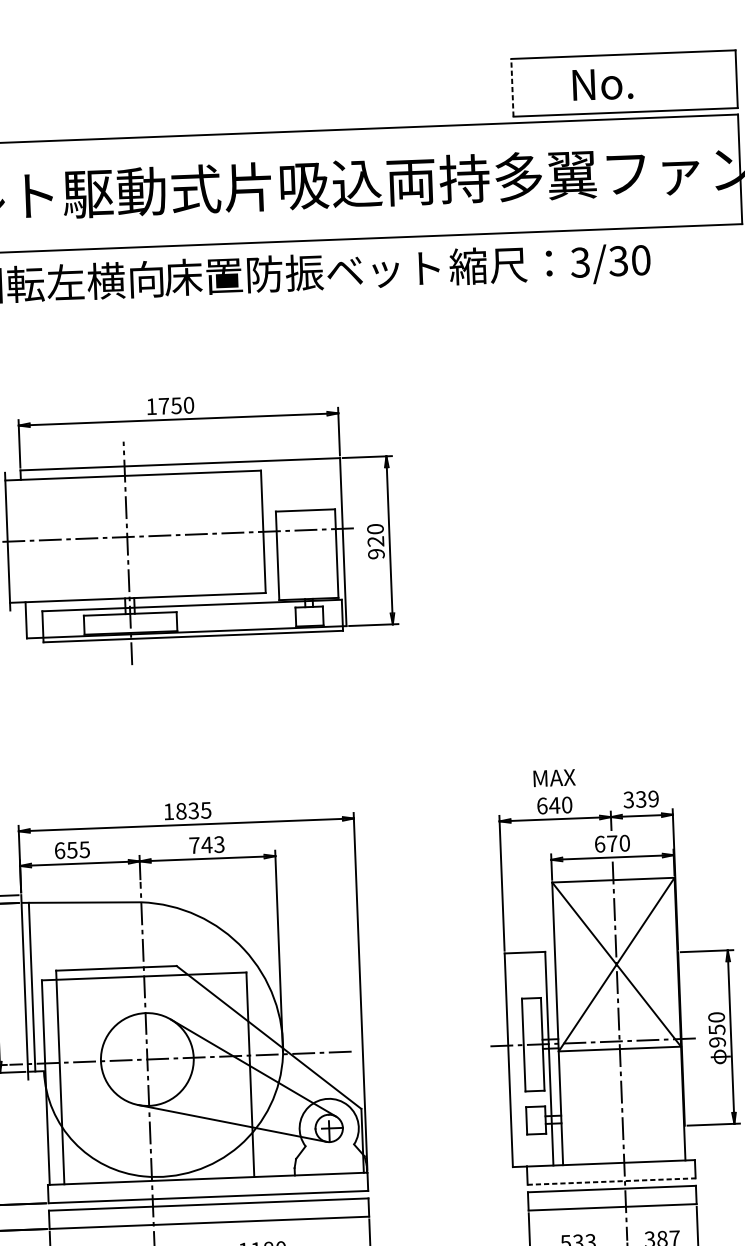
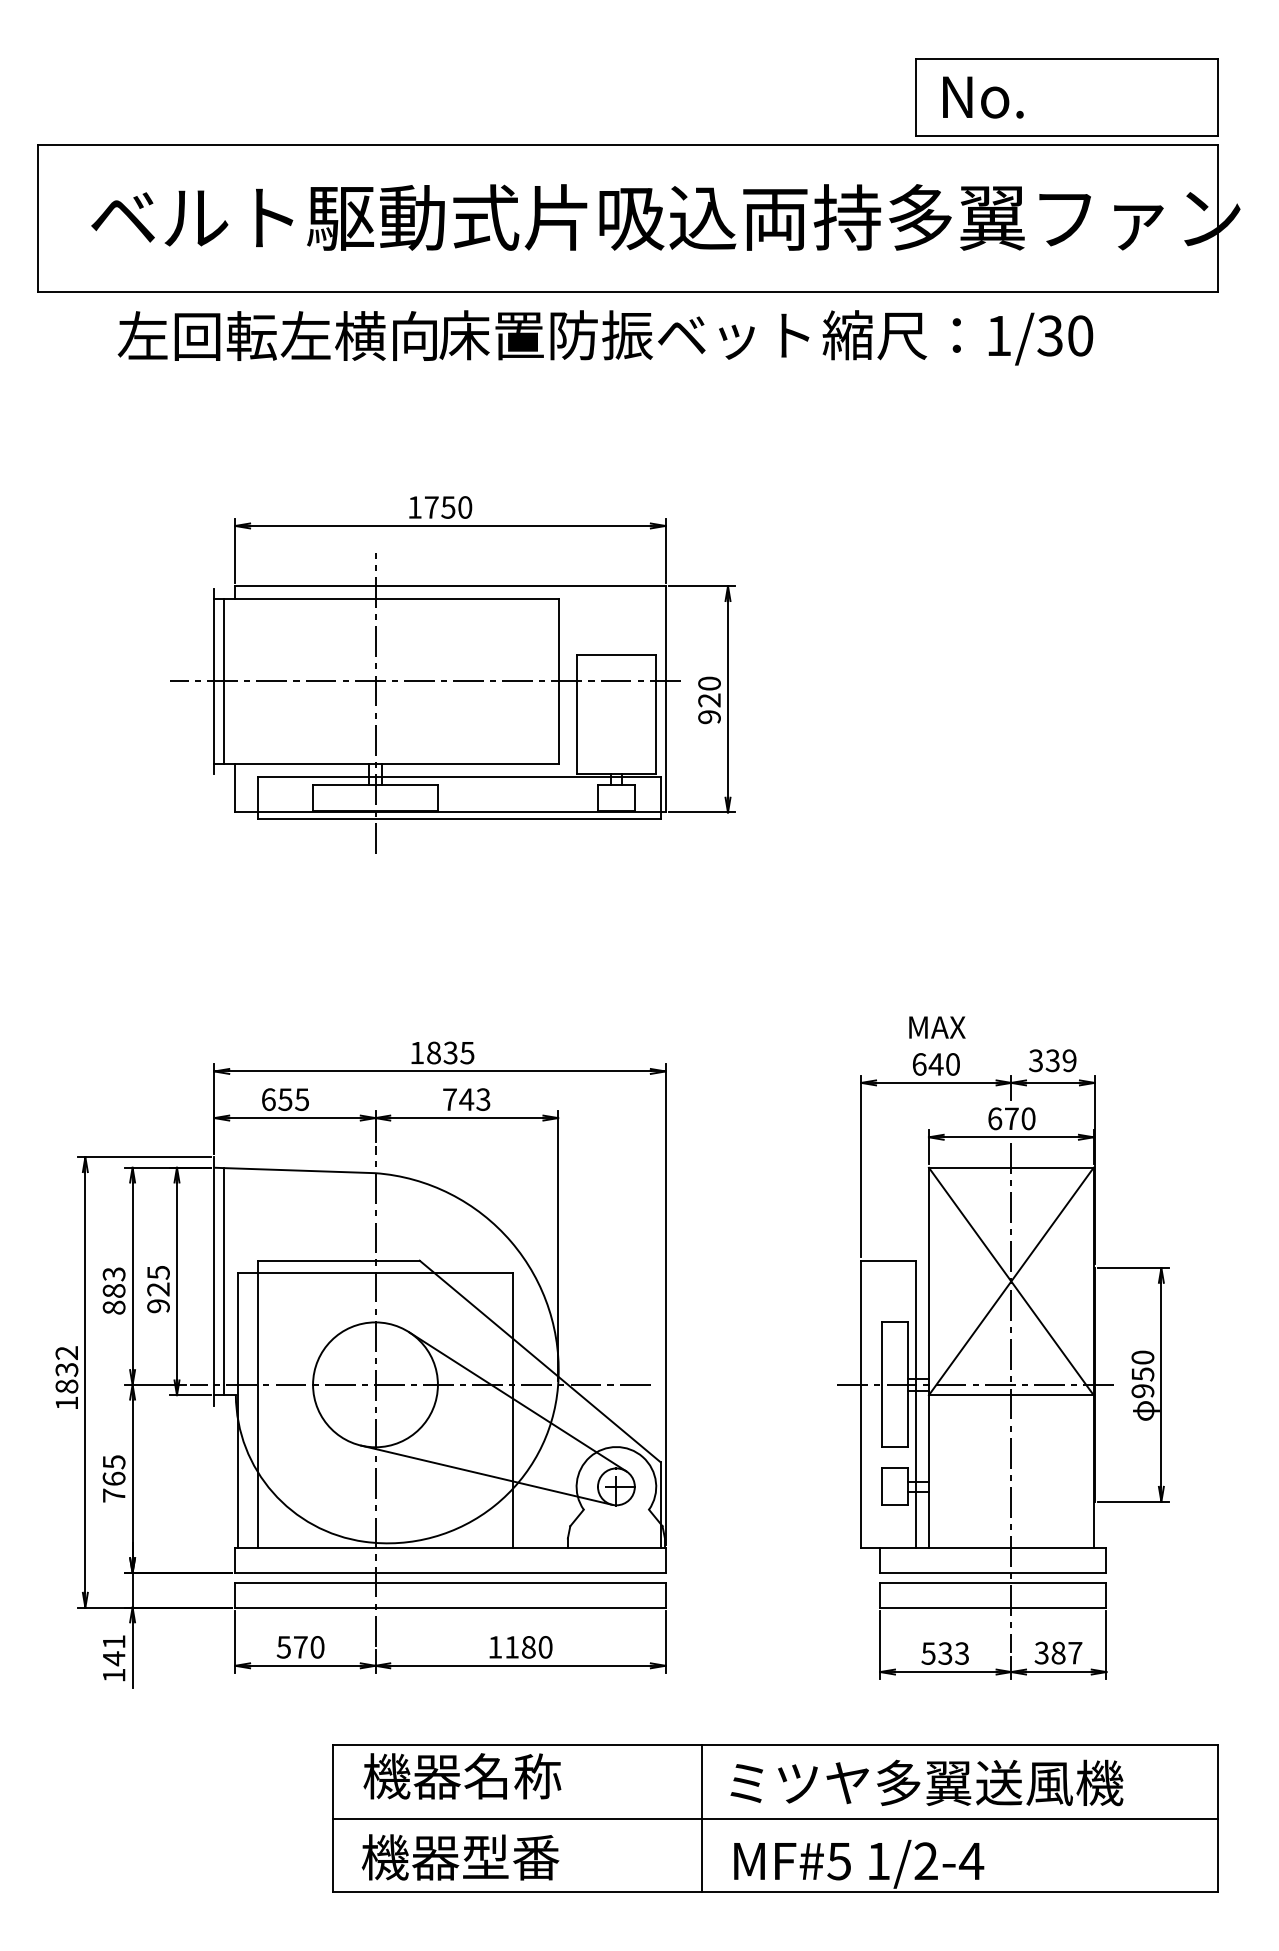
text: (603, 84) -> (983, 97), moved
line: (512, 87) -> (916, 97), dashed -> solid
text: (580, 262) -> (998, 335), 3/30 -> 1/30
line: (15, 541) -> (224, 681), added
line: (611, 1181) -> (993, 1572), dashed -> solid

